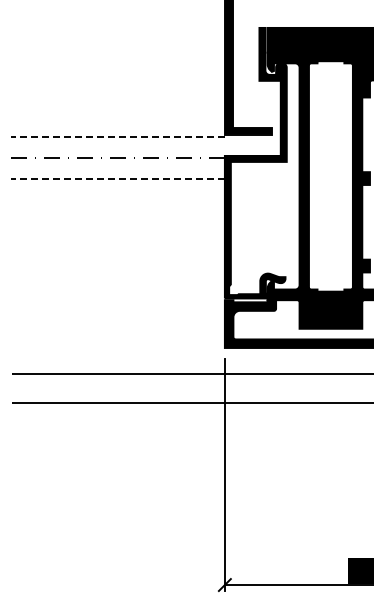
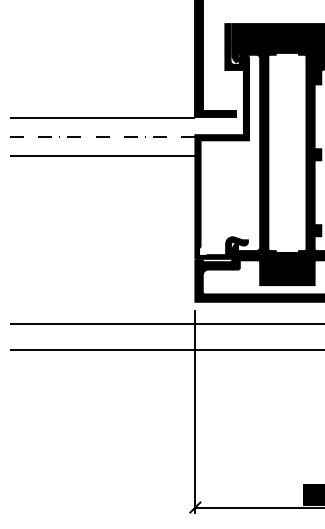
line: (118, 136) -> (103, 118), dashed -> solid
line: (118, 179) -> (103, 155), dashed -> solid

